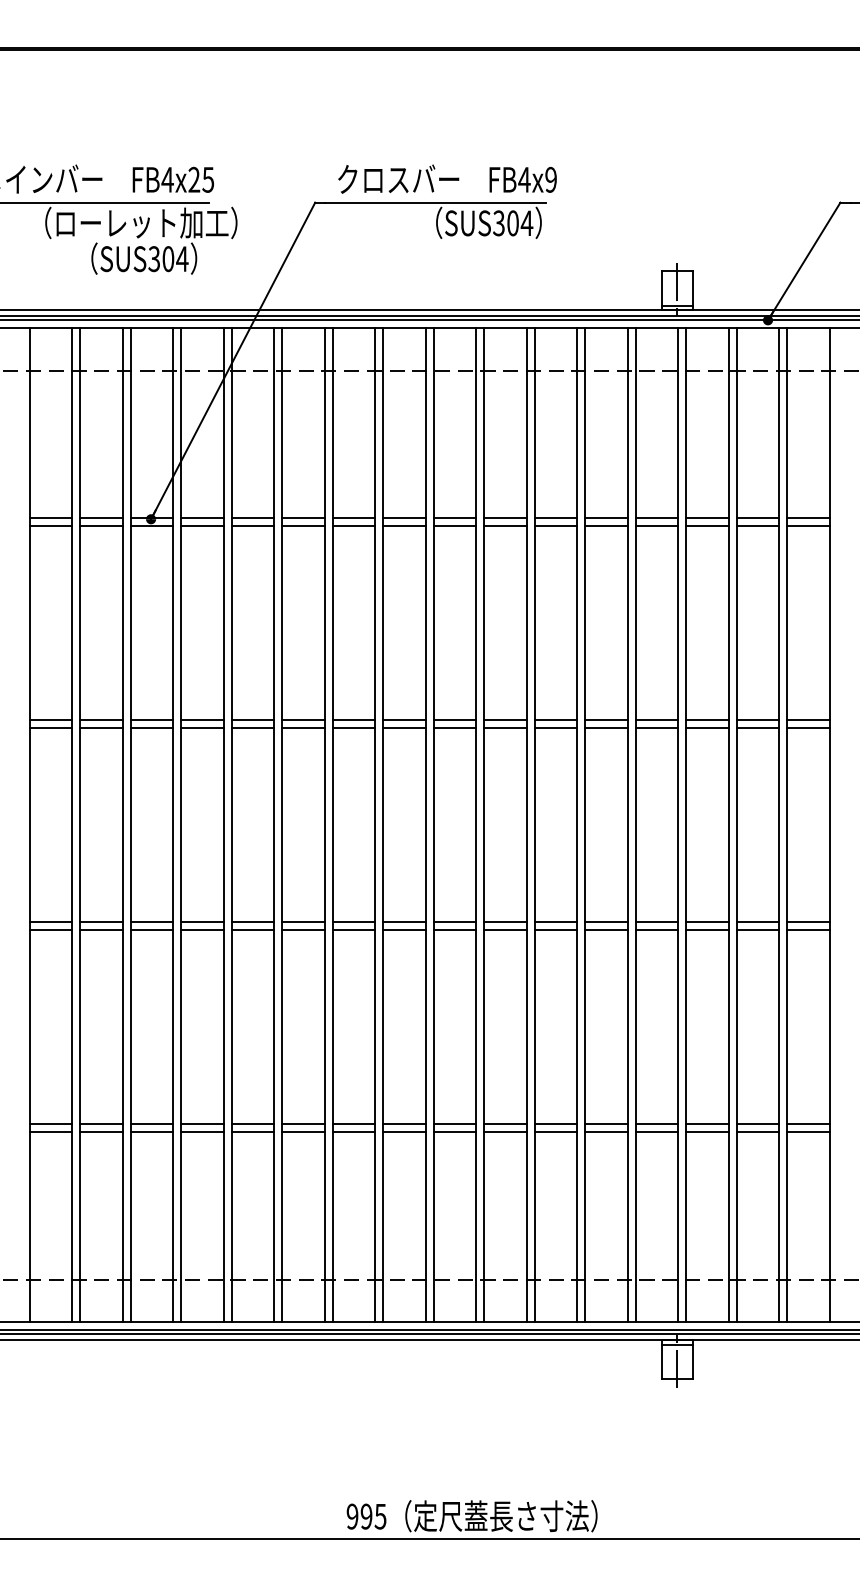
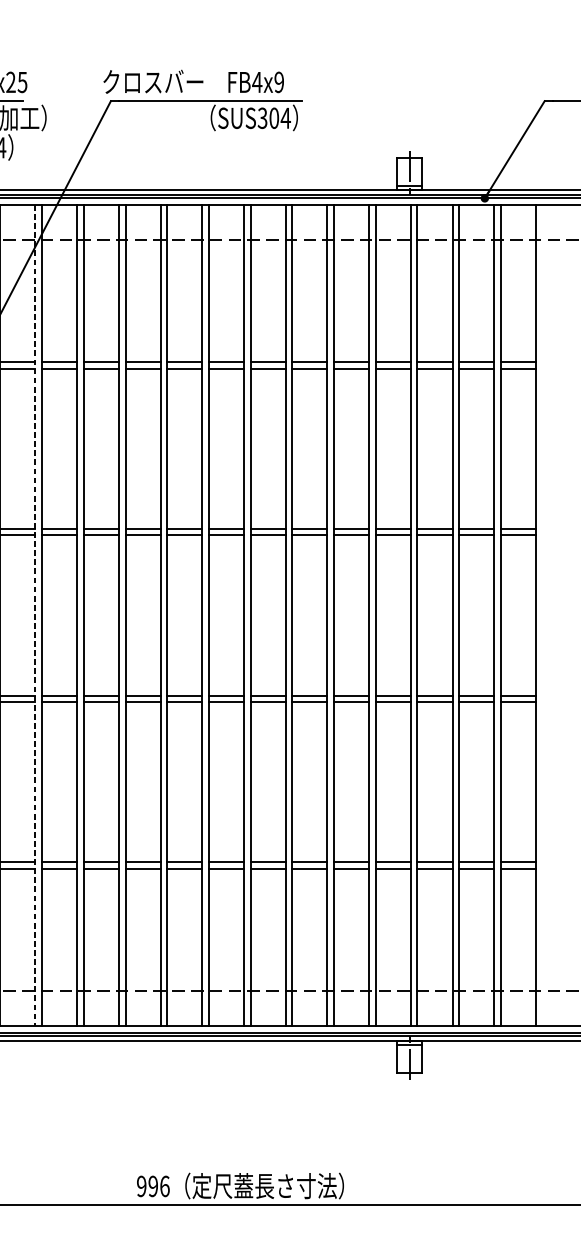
text: (447, 178) -> (193, 81), moved
line: (223, 825) -> (35, 615), solid -> dashed
text: (380, 1516) -> (164, 1186), 995 -> 996

